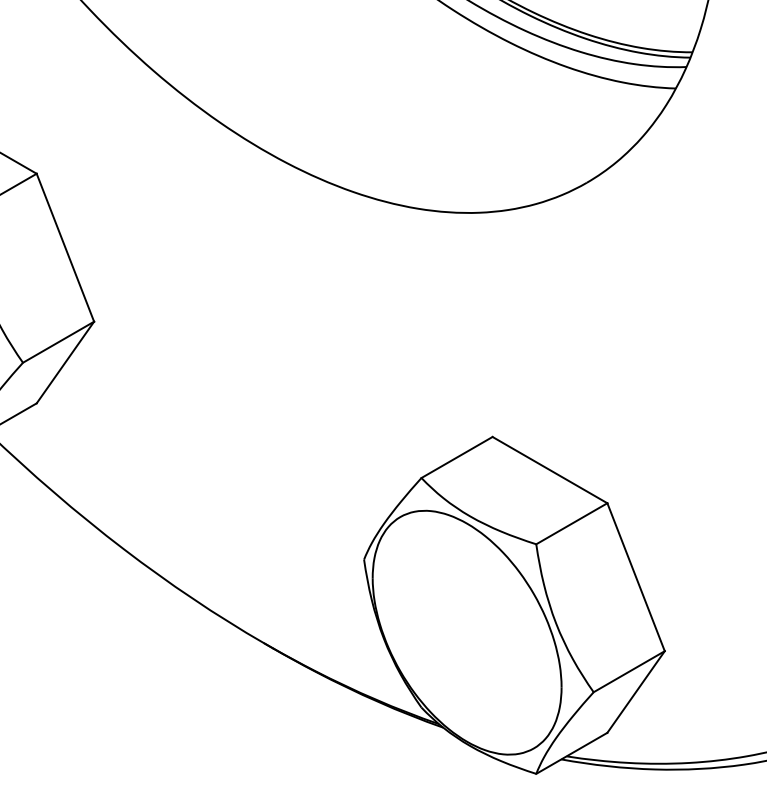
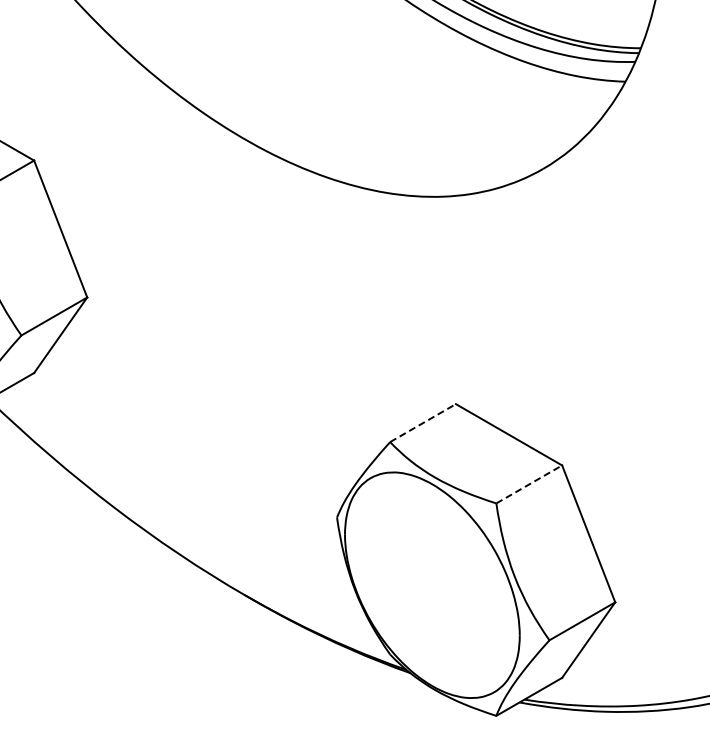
line: (457, 457) -> (423, 423), solid -> dashed
line: (572, 523) -> (529, 484), solid -> dashed

